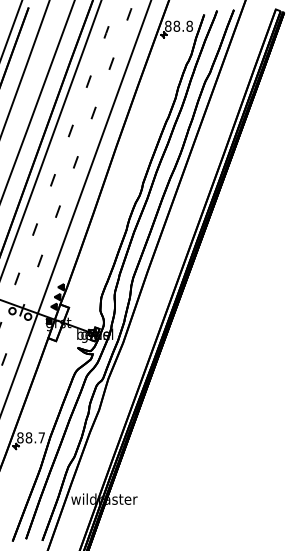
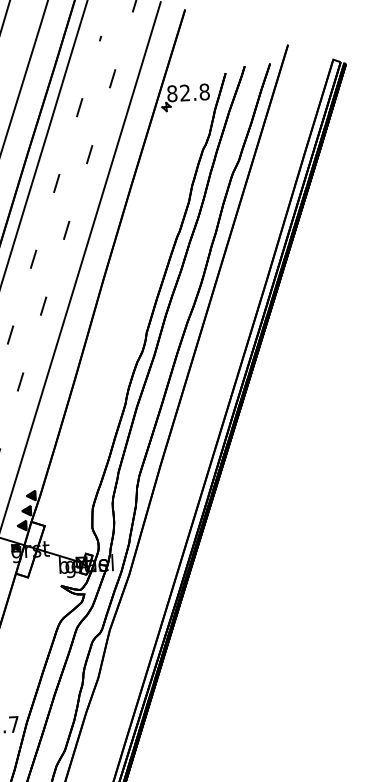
text: (176, 25) -> (184, 91), 88.8 -> 82.8

